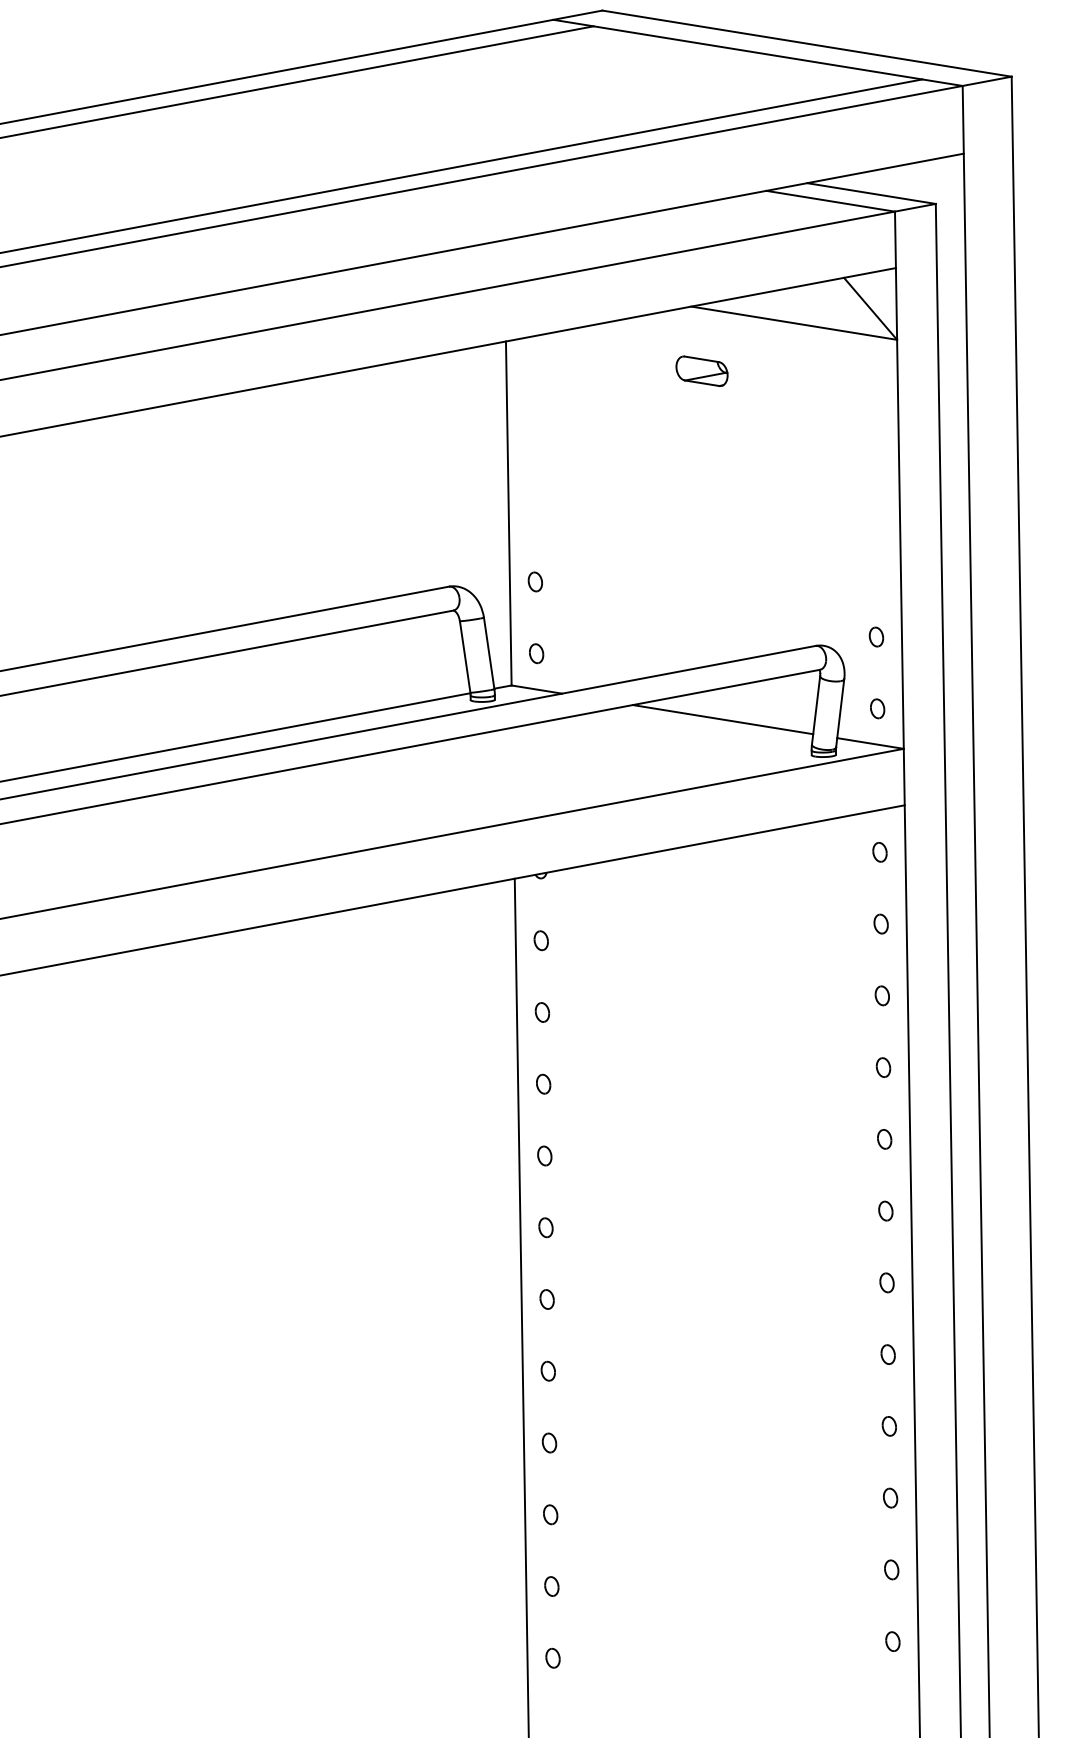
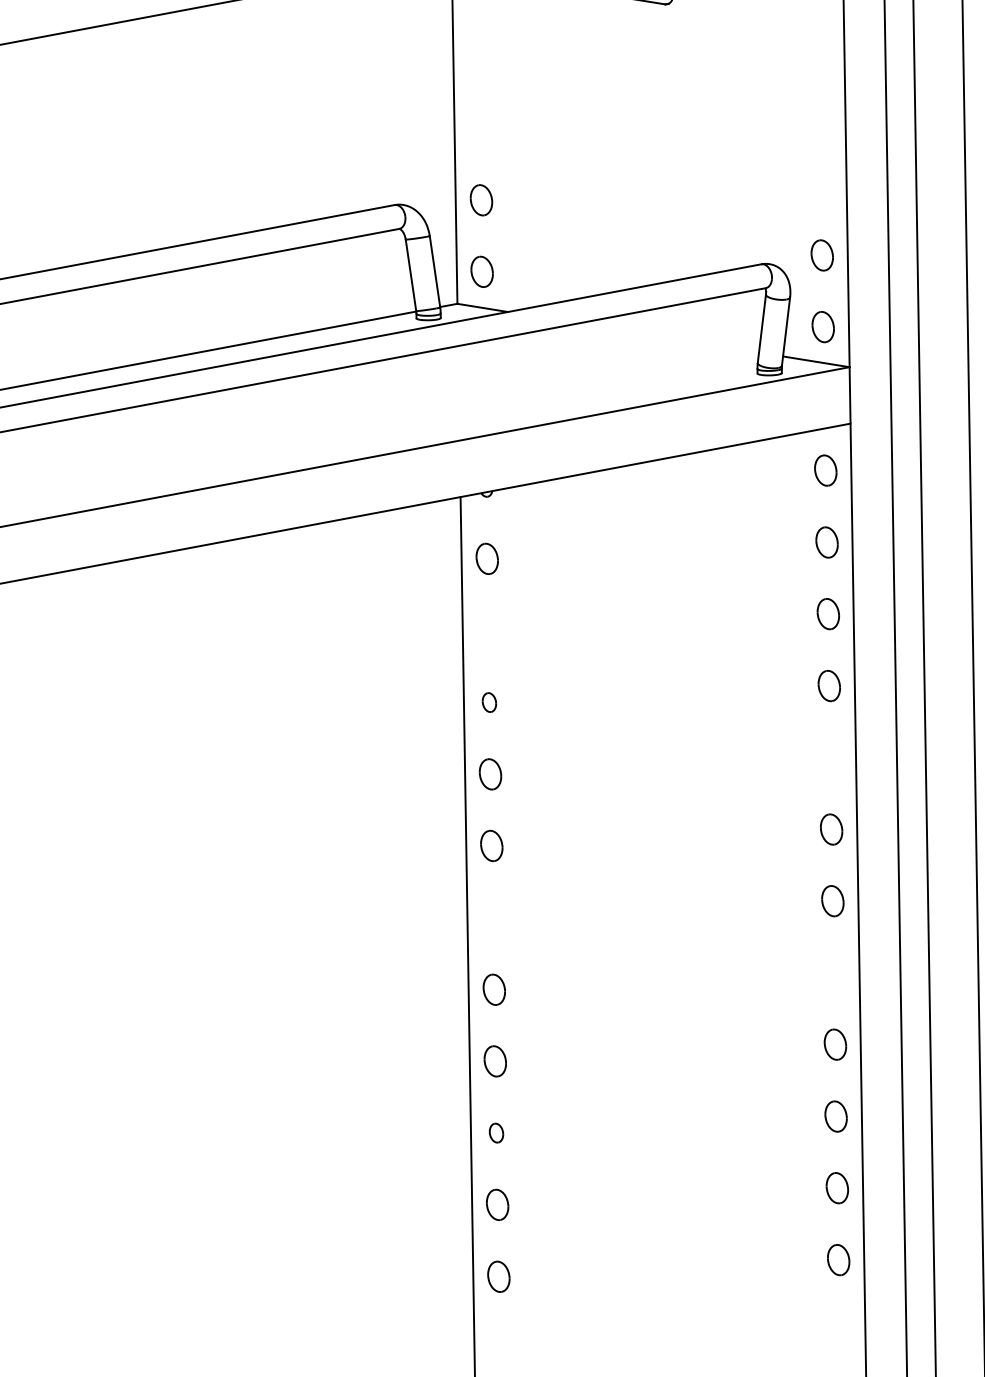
part: (534, 581) -> (480, 199), size x1.6
part: (876, 636) -> (822, 254), size x1.6
part: (536, 653) -> (482, 271), size x1.6
part: (877, 708) -> (823, 326), size x1.6
line: (722, 719) -> (668, 337), removed
part: (879, 852) -> (825, 470), size x1.6
part: (880, 923) -> (826, 541), size x1.6
part: (540, 940) -> (486, 558), size x1.6
part: (881, 995) -> (827, 613), size x1.6
part: (542, 1012) -> (488, 630), removed
part: (883, 1067) -> (829, 685), size x1.6
part: (884, 1139) -> (830, 757), removed
part: (544, 1155) -> (490, 773), size x1.6
part: (885, 1210) -> (831, 828), size x1.6
part: (545, 1227) -> (491, 845), size x1.6
part: (886, 1282) -> (832, 900), size x1.6
part: (546, 1299) -> (492, 917), removed
part: (887, 1354) -> (833, 972), removed
part: (547, 1370) -> (493, 988), size x1.6
part: (888, 1426) -> (834, 1044), size x1.6
part: (549, 1442) -> (495, 1060), size x1.6
part: (890, 1497) -> (836, 1115), size x1.6
part: (891, 1569) -> (837, 1187), size x1.6
part: (551, 1586) -> (497, 1204), size x1.6
part: (892, 1641) -> (838, 1259), size x1.6
part: (552, 1657) -> (498, 1275), size x1.6

